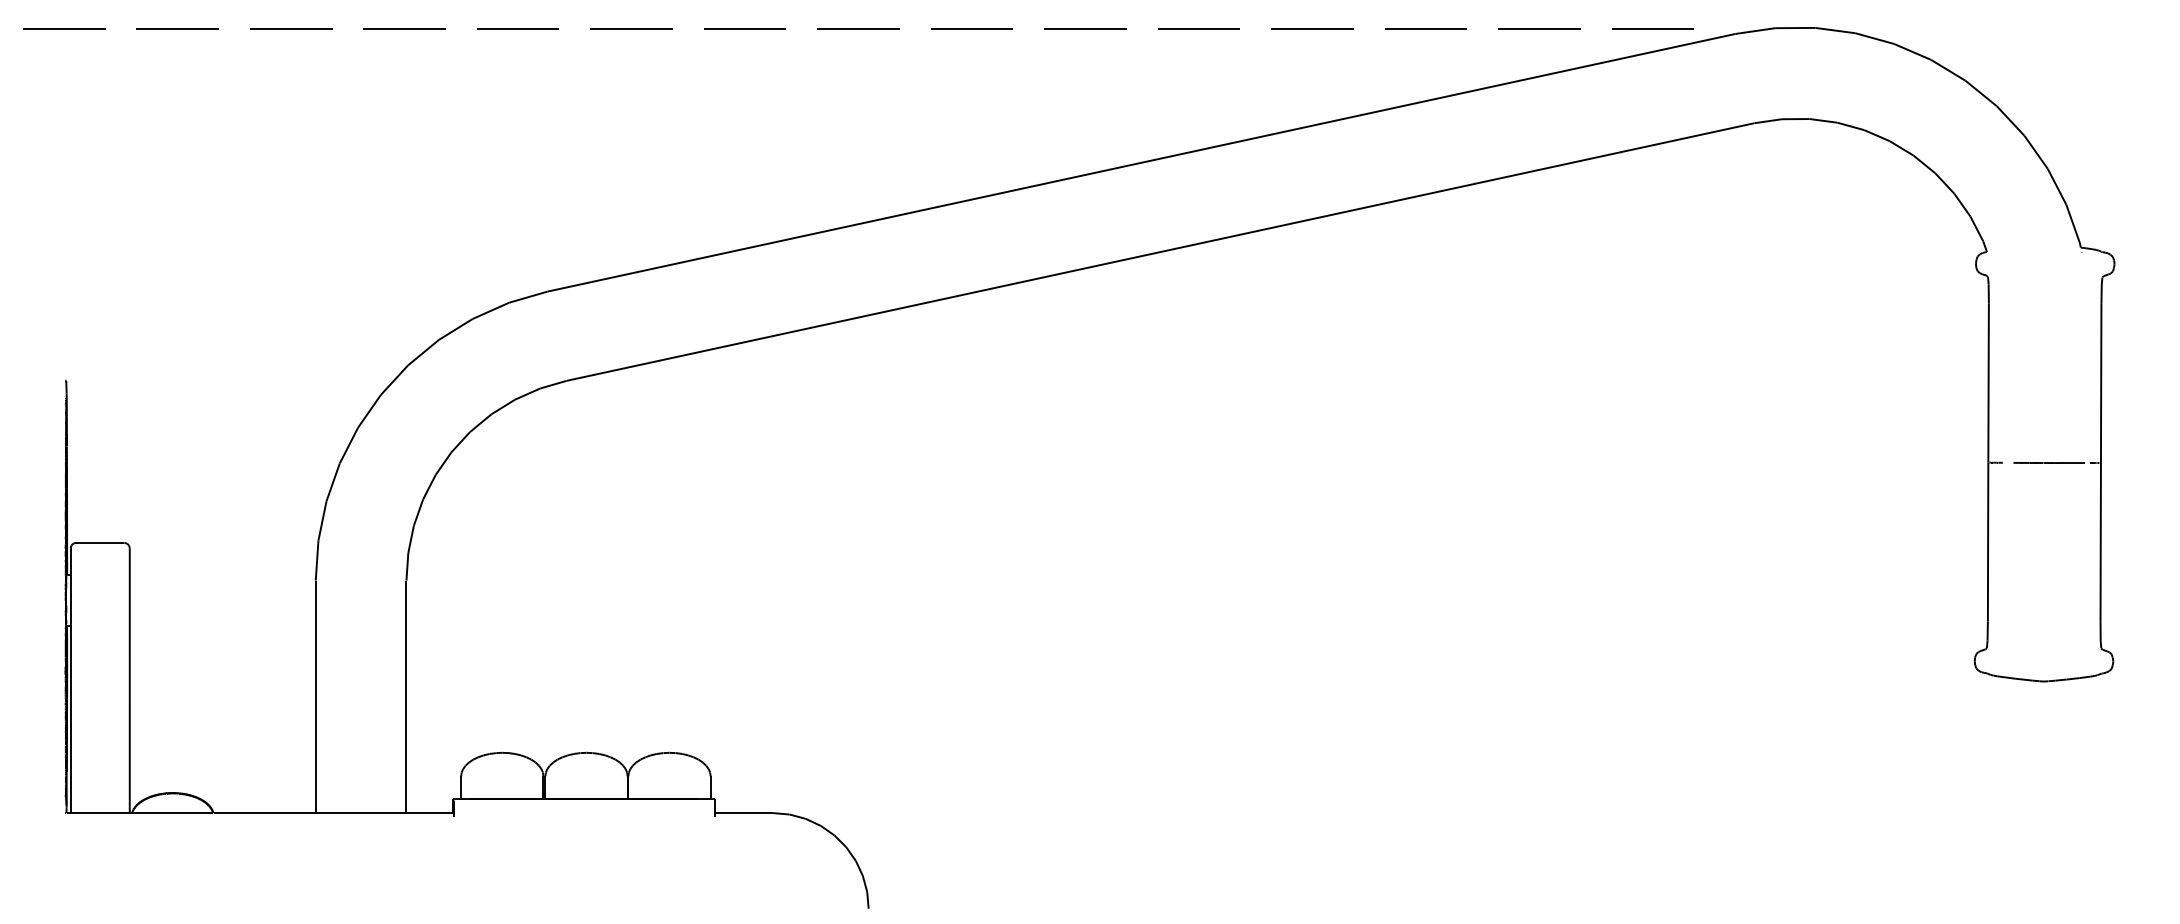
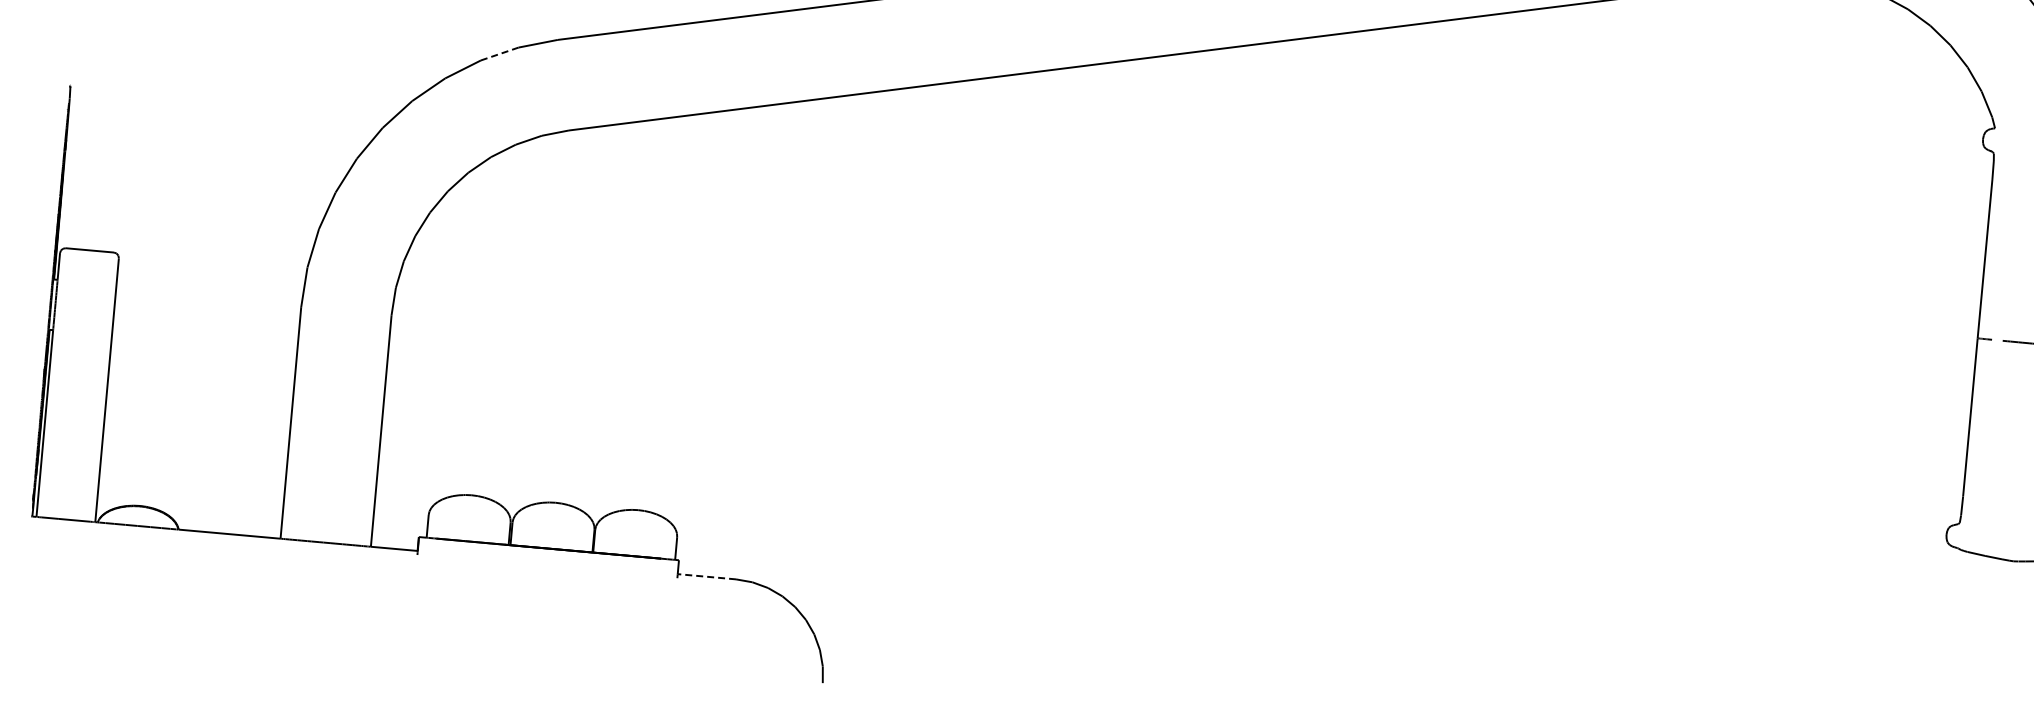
line: (491, 310) -> (500, 53), solid -> dashed
line: (743, 813) -> (706, 577), solid -> dashed

